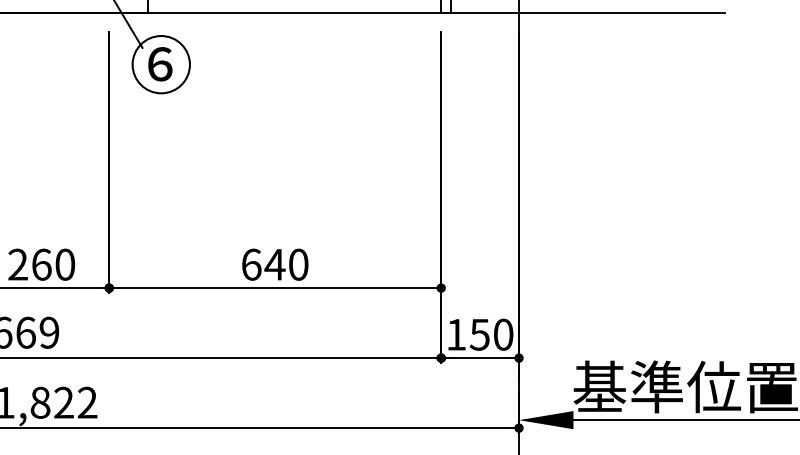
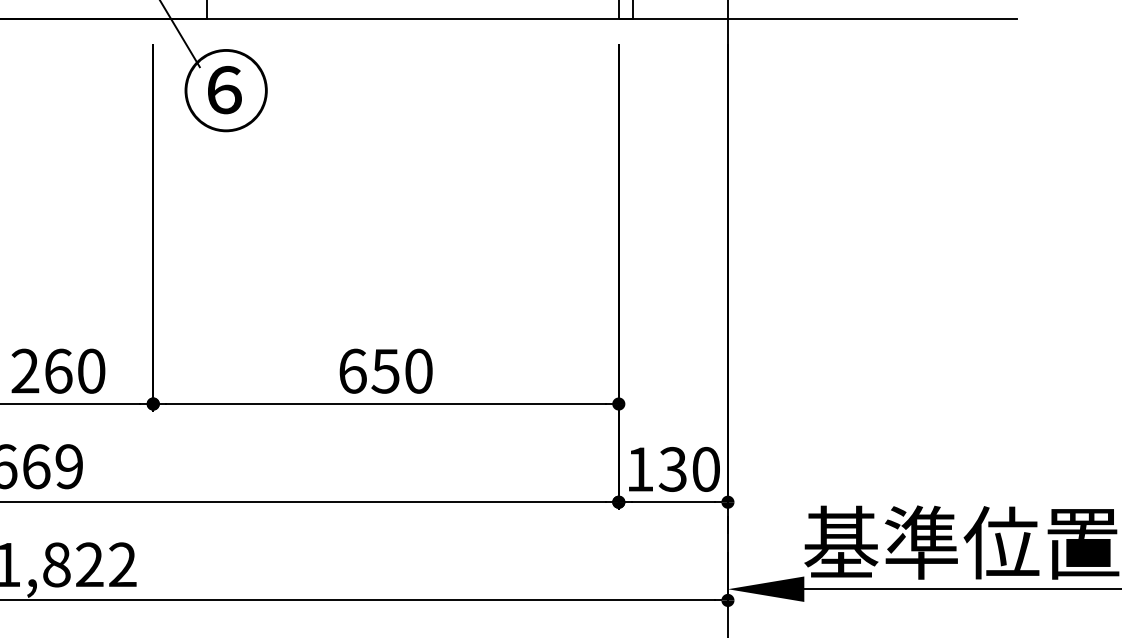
text: (274, 264) -> (384, 370), 640 -> 650
text: (479, 333) -> (672, 467), 150 -> 130

